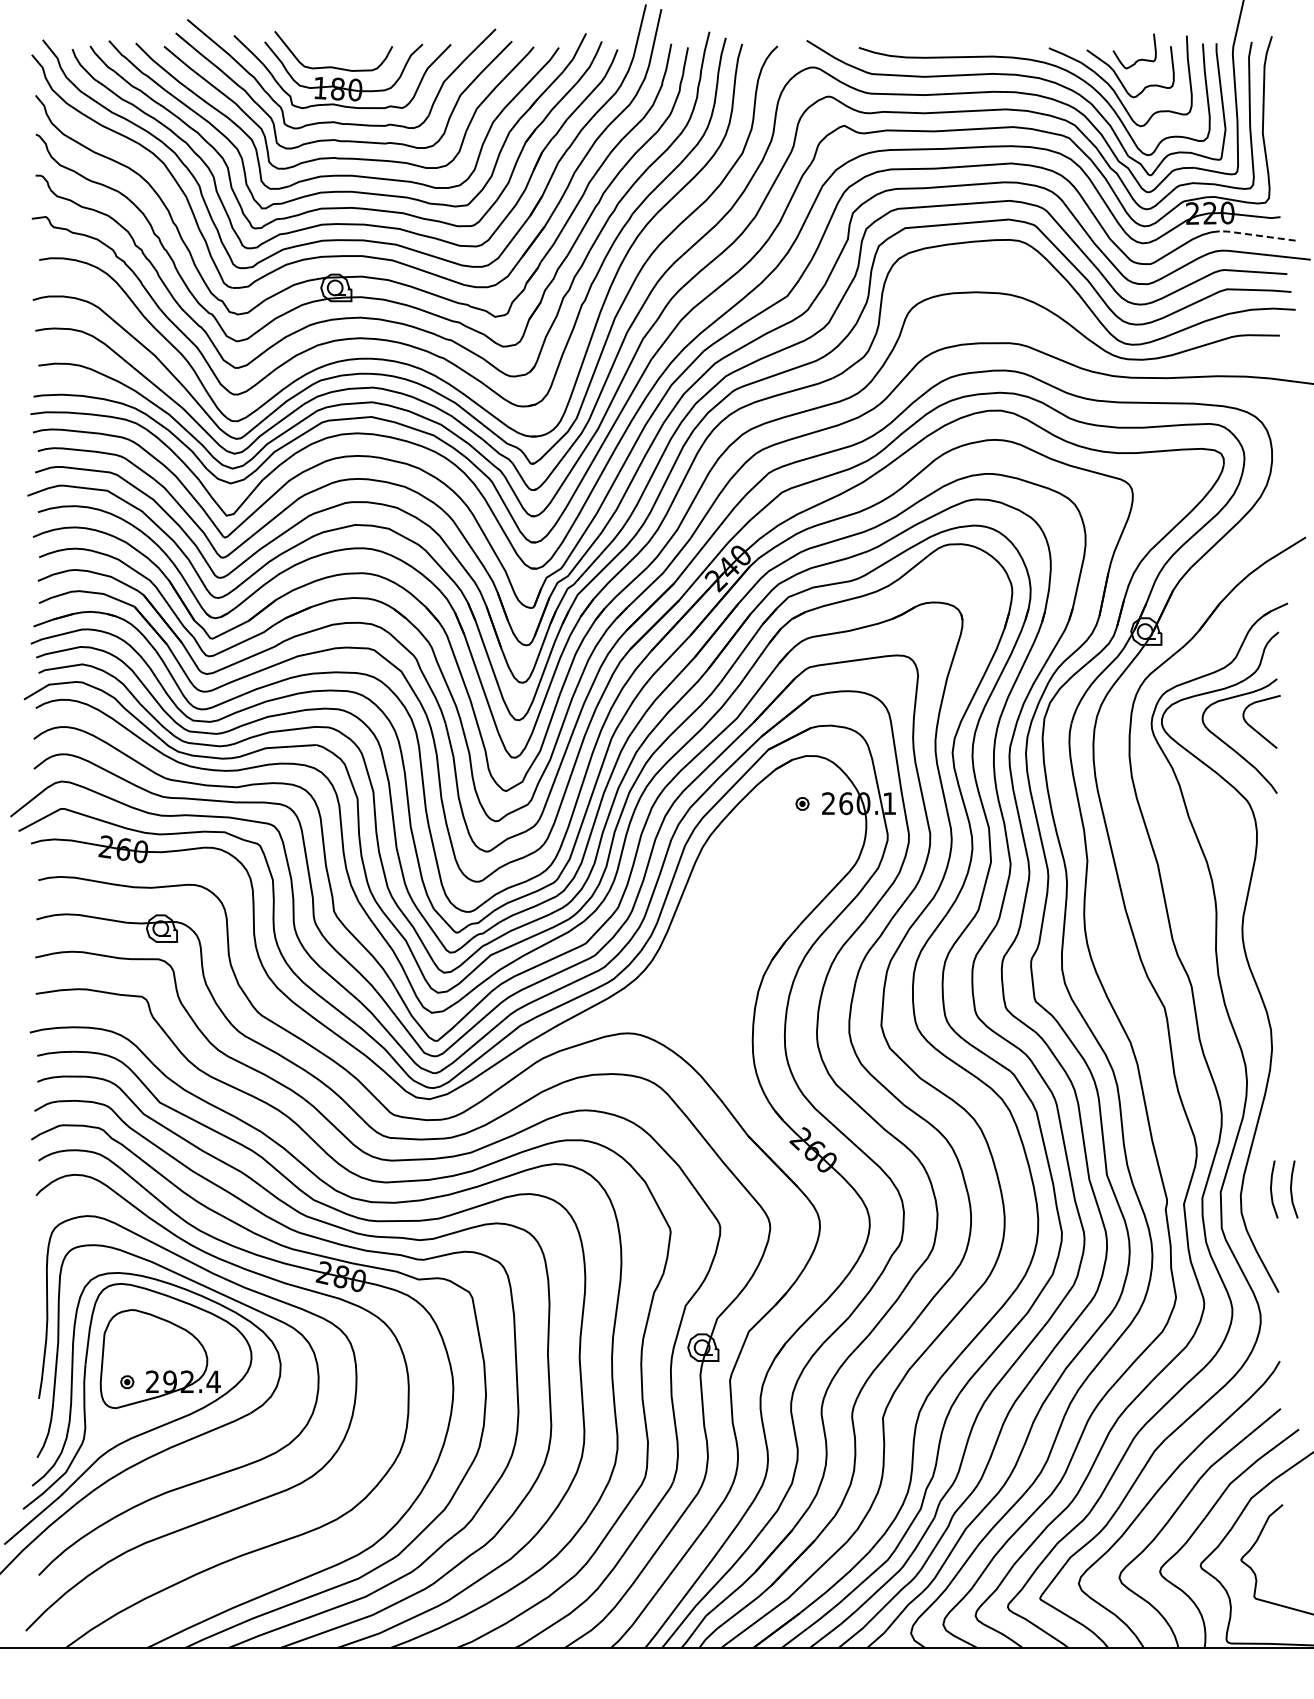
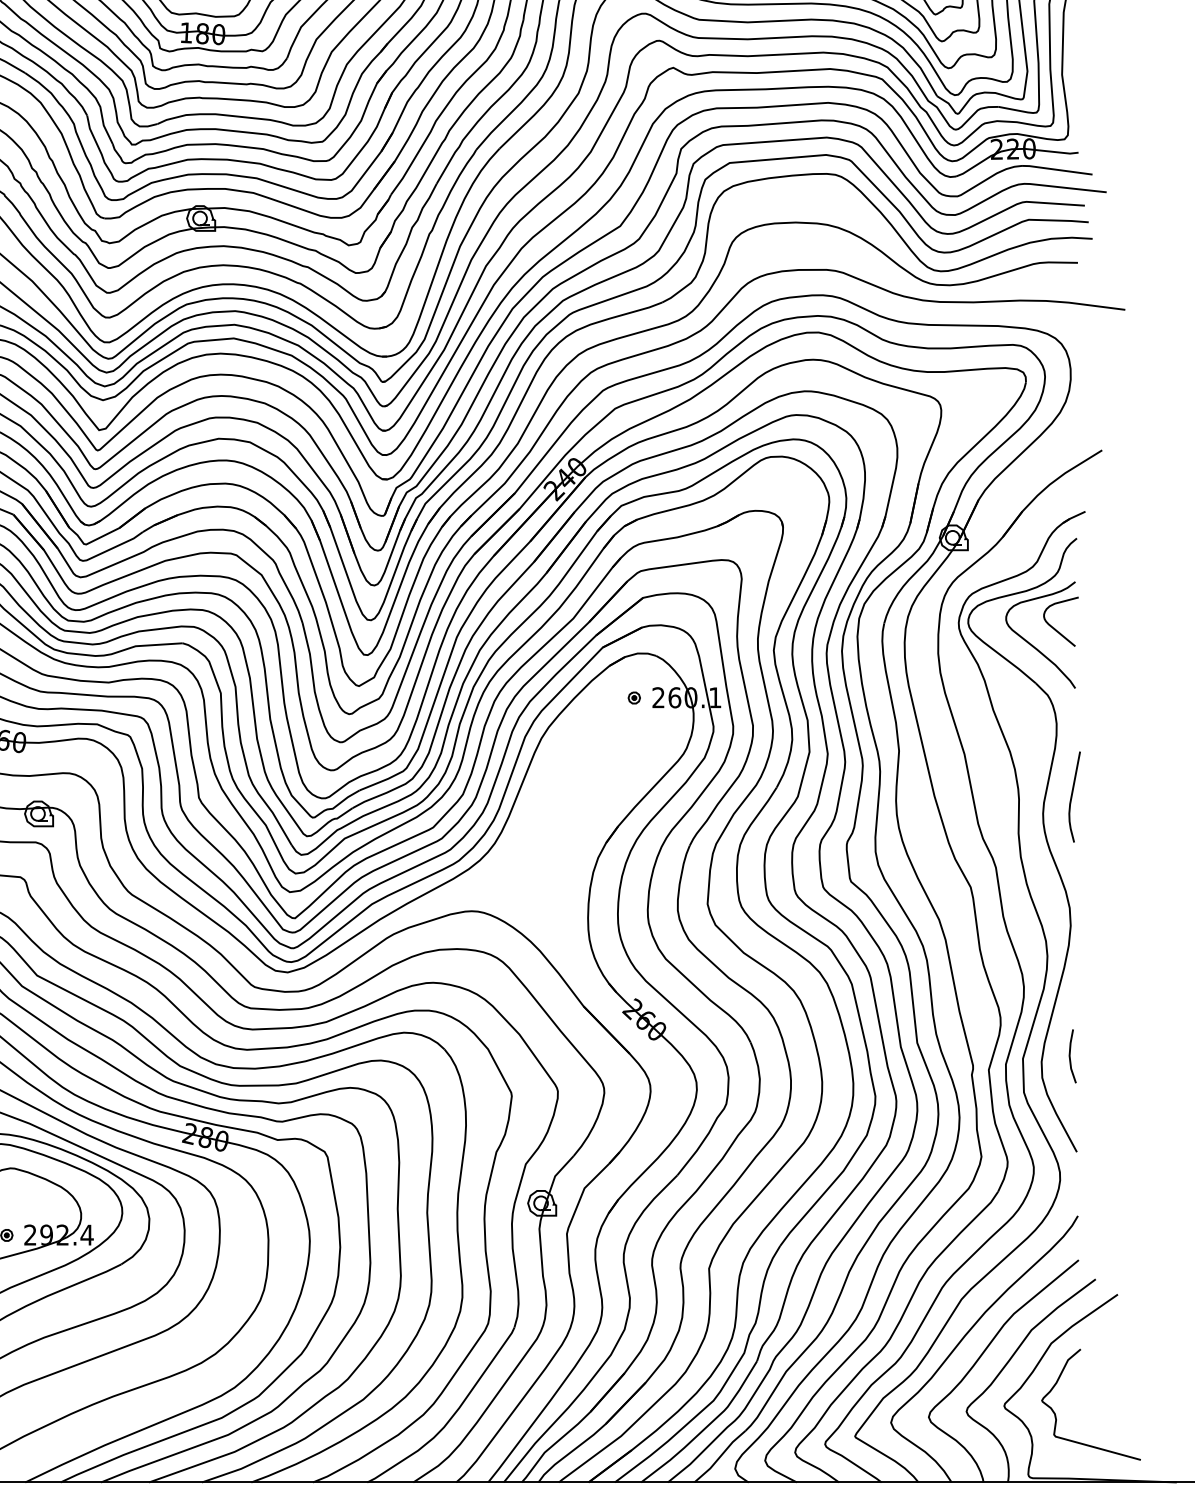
line: (1256, 235) -> (1056, 169), dashed -> solid
curve: (1273, 910) -> (1072, 797), added
line: (1292, 1191) -> (1089, 1058), removed

